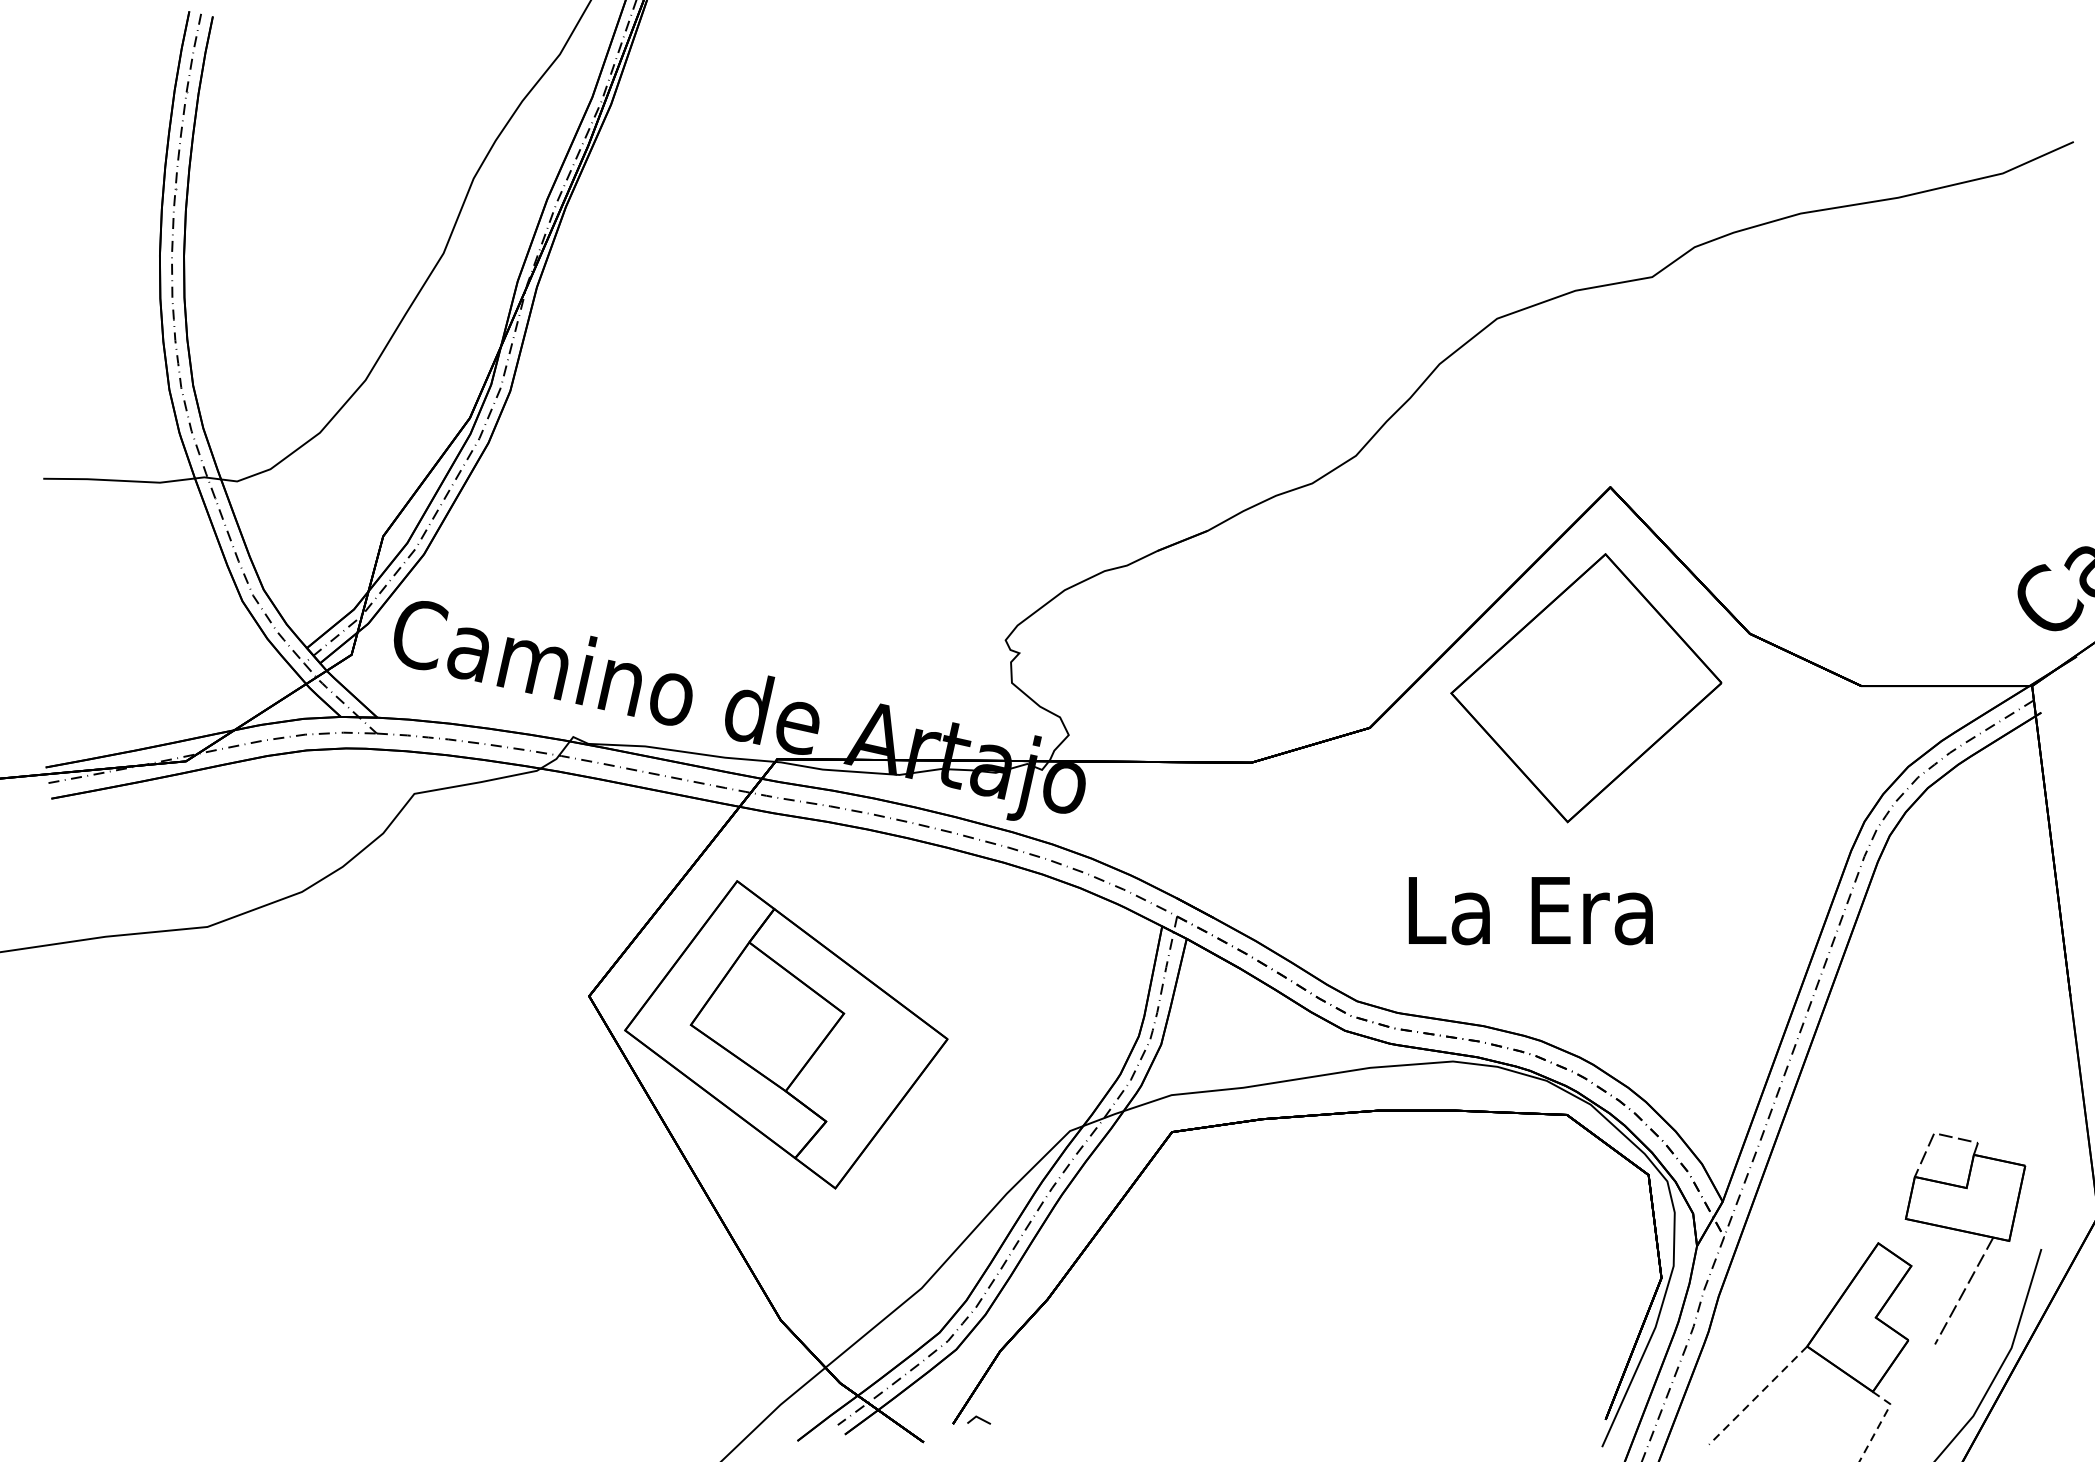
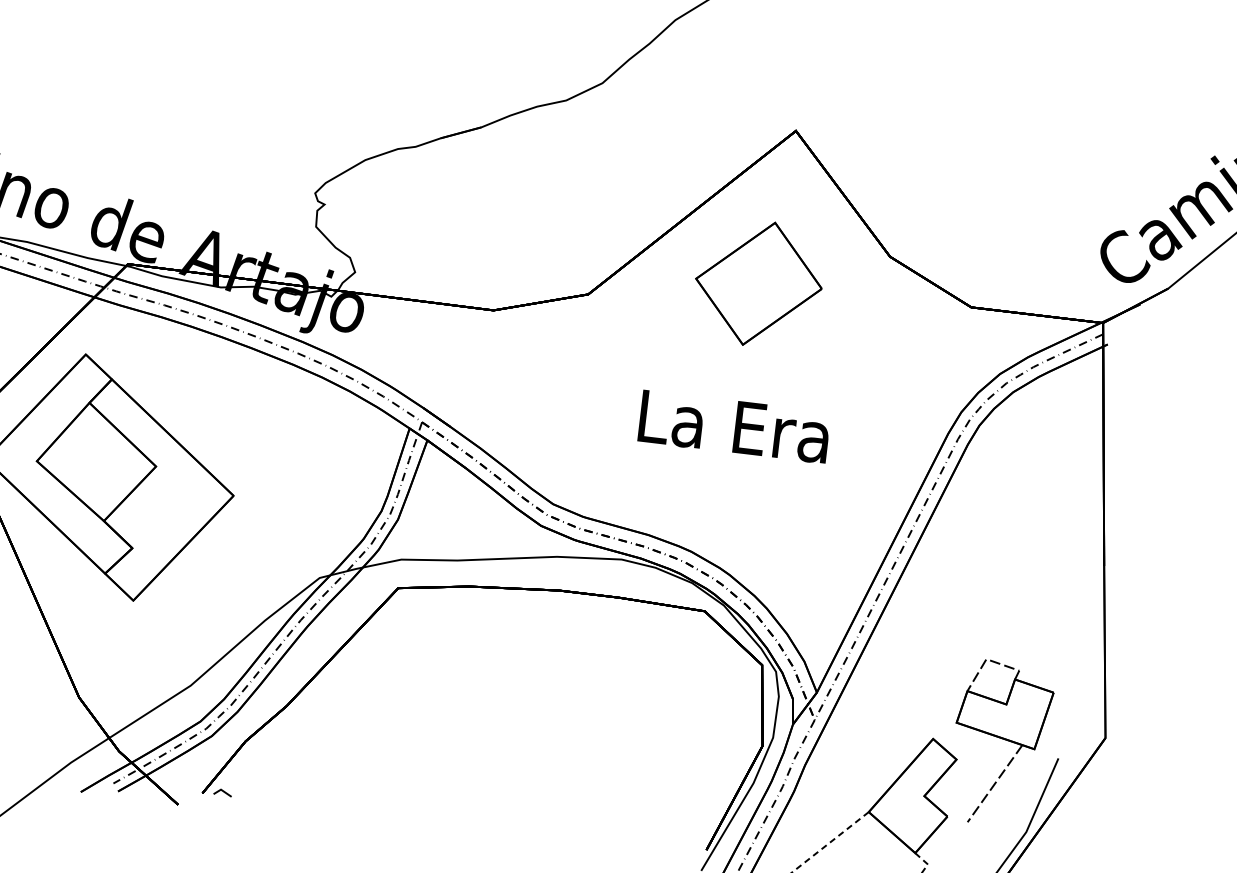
part: (1586, 688) -> (759, 283), size x0.6
text: (1530, 911) -> (734, 427), moved

